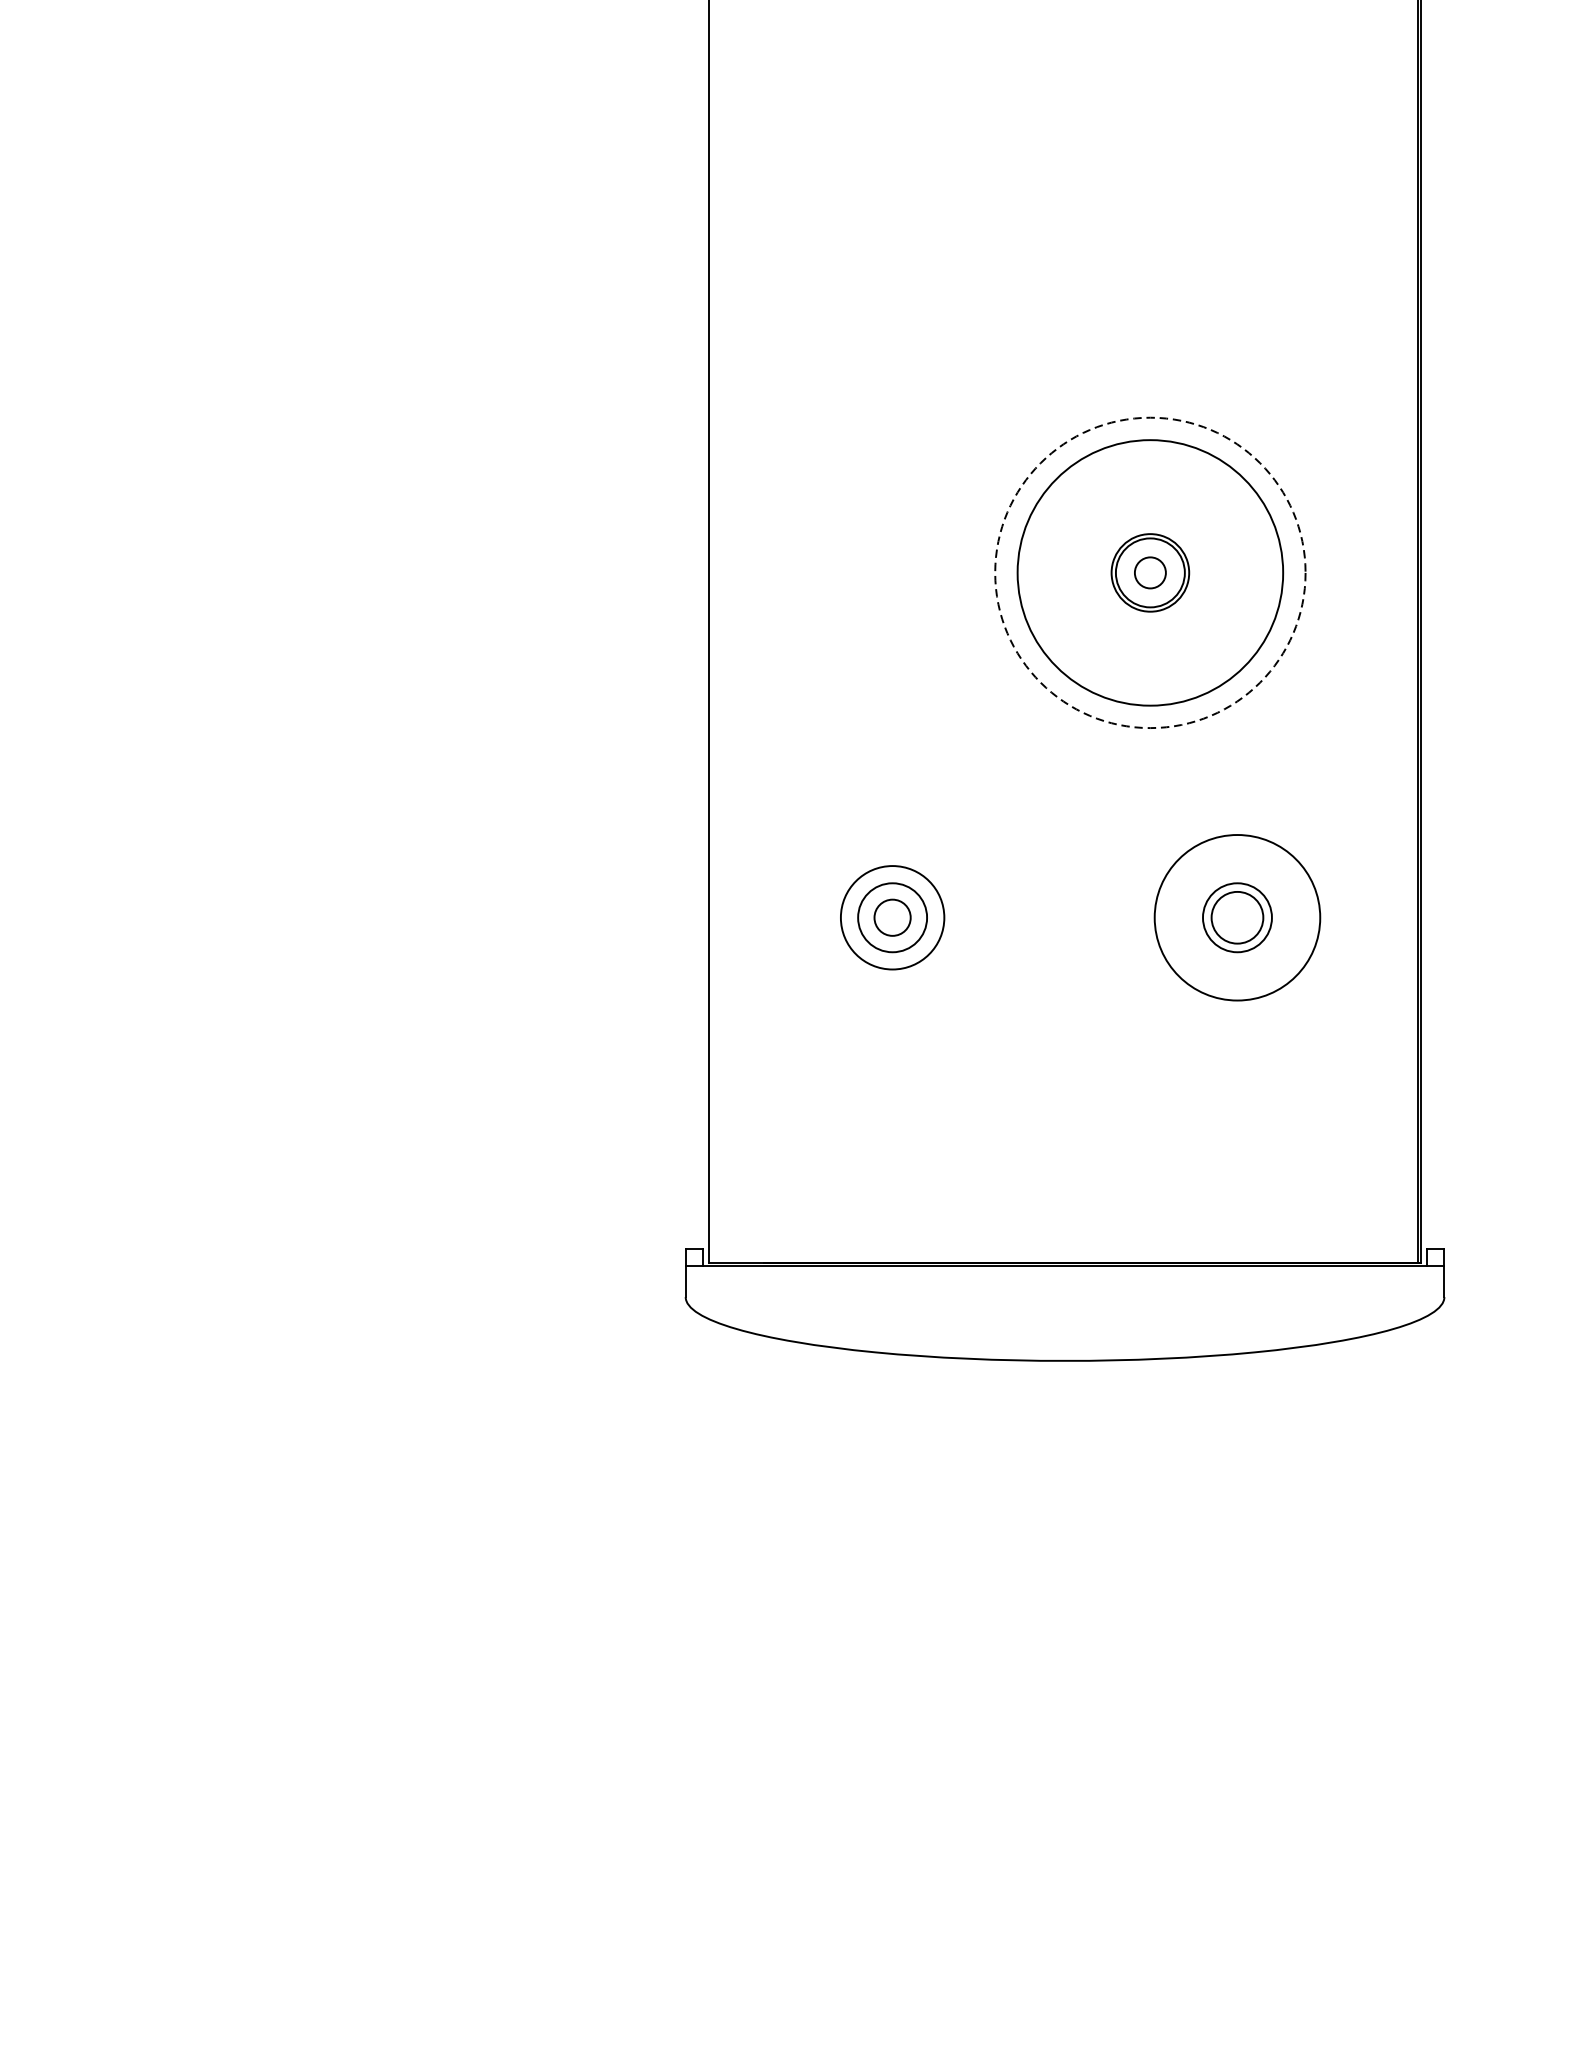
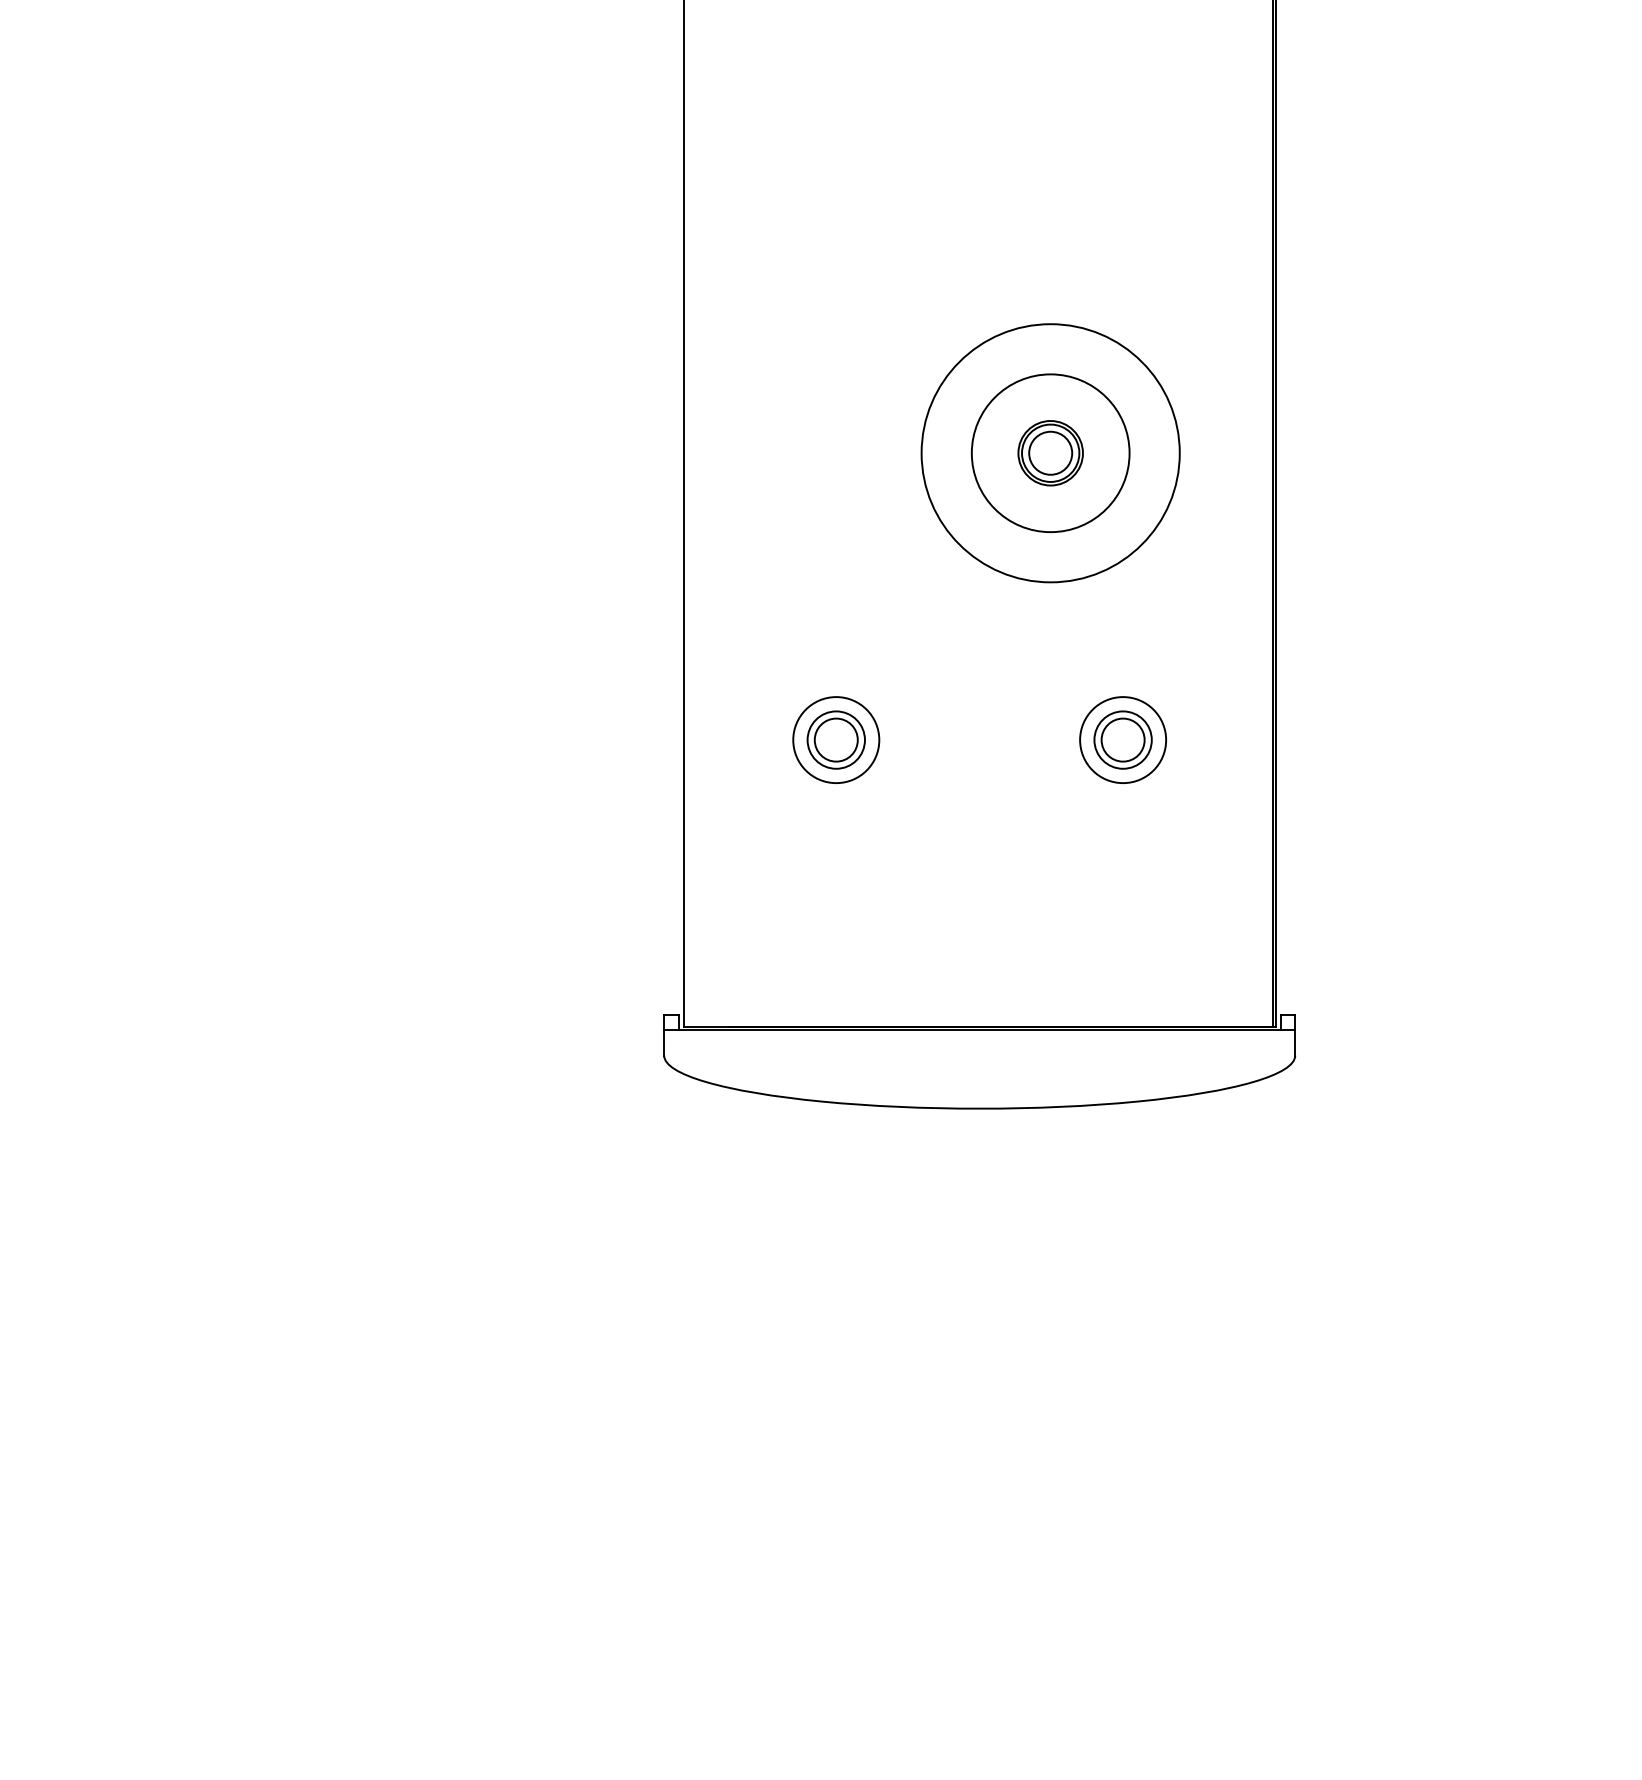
circle: (1150, 571) -> (1050, 452), size x1.67
circle: (1150, 573) -> (1050, 453), dashed -> solid
circle: (1150, 573) -> (1050, 453), size x0.71
circle: (891, 917) -> (835, 739), size x1.43
circle: (1237, 918) -> (1123, 740), size x0.62

